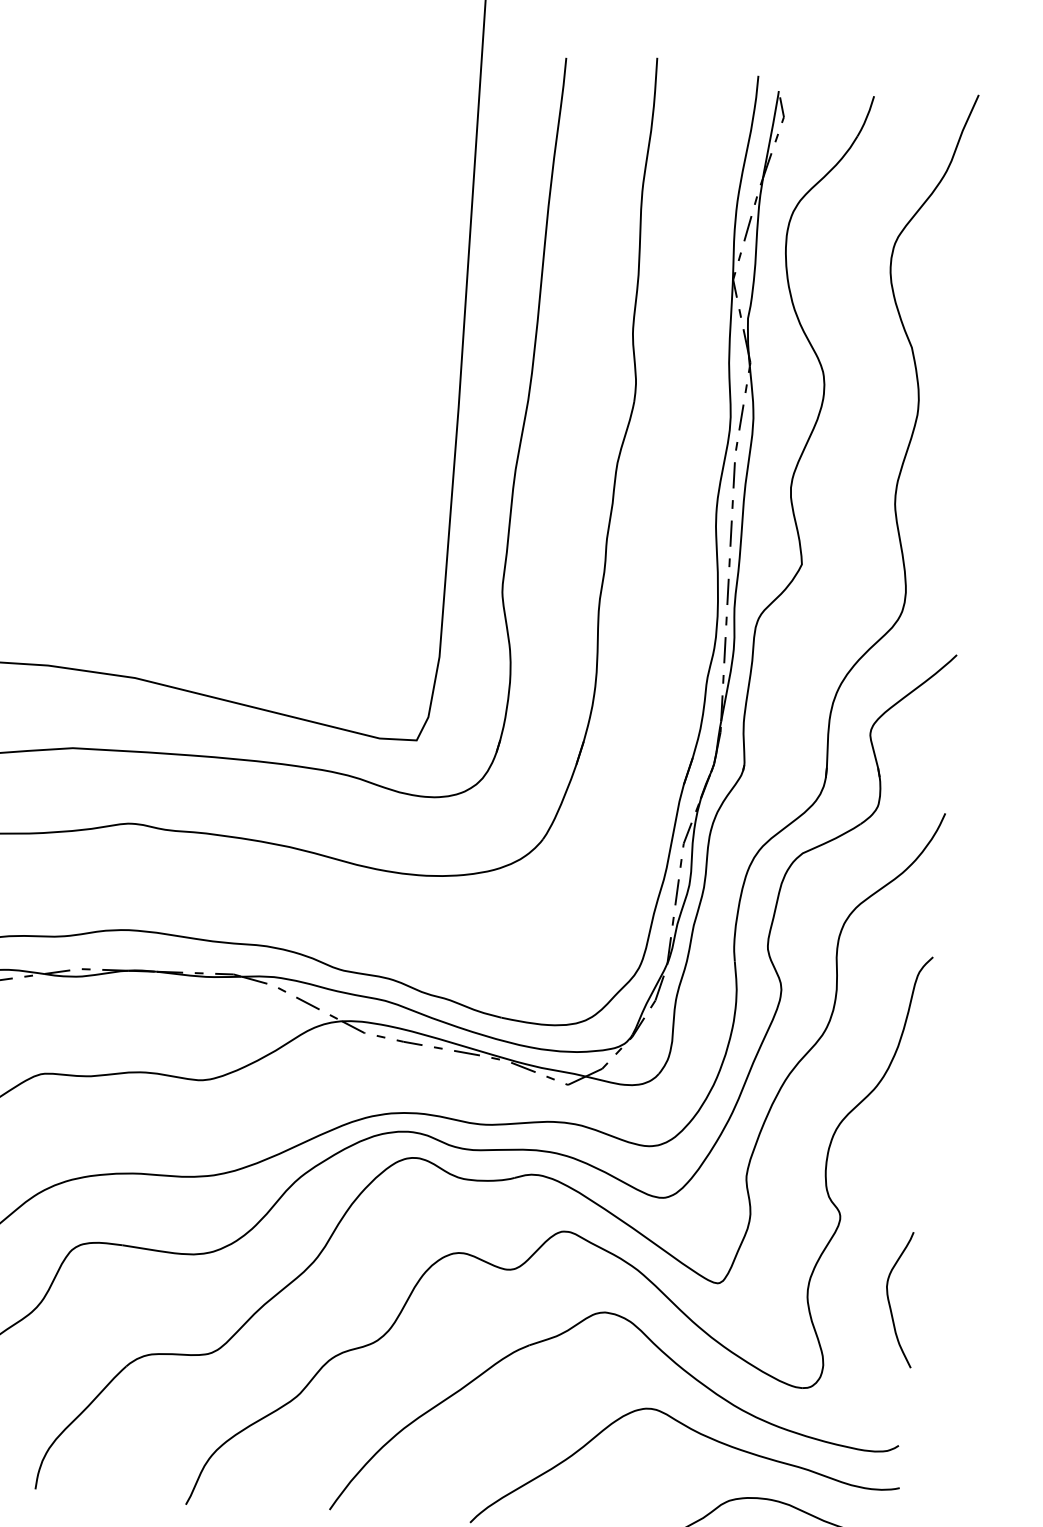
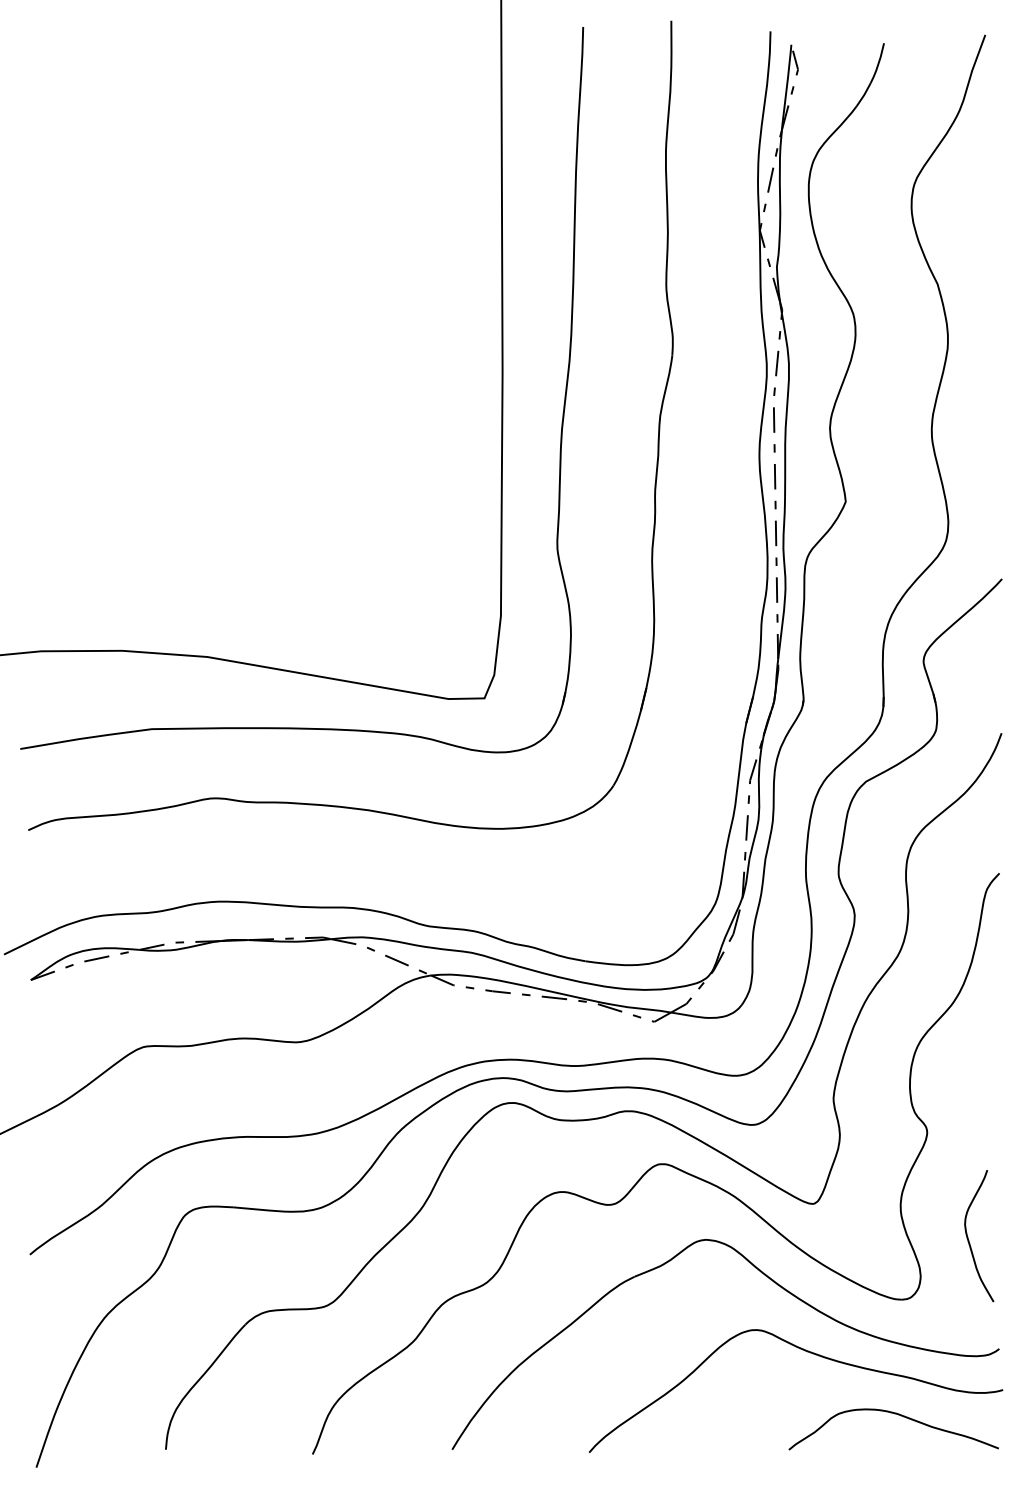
curve: (890, 1303) -> (969, 1240), moved

